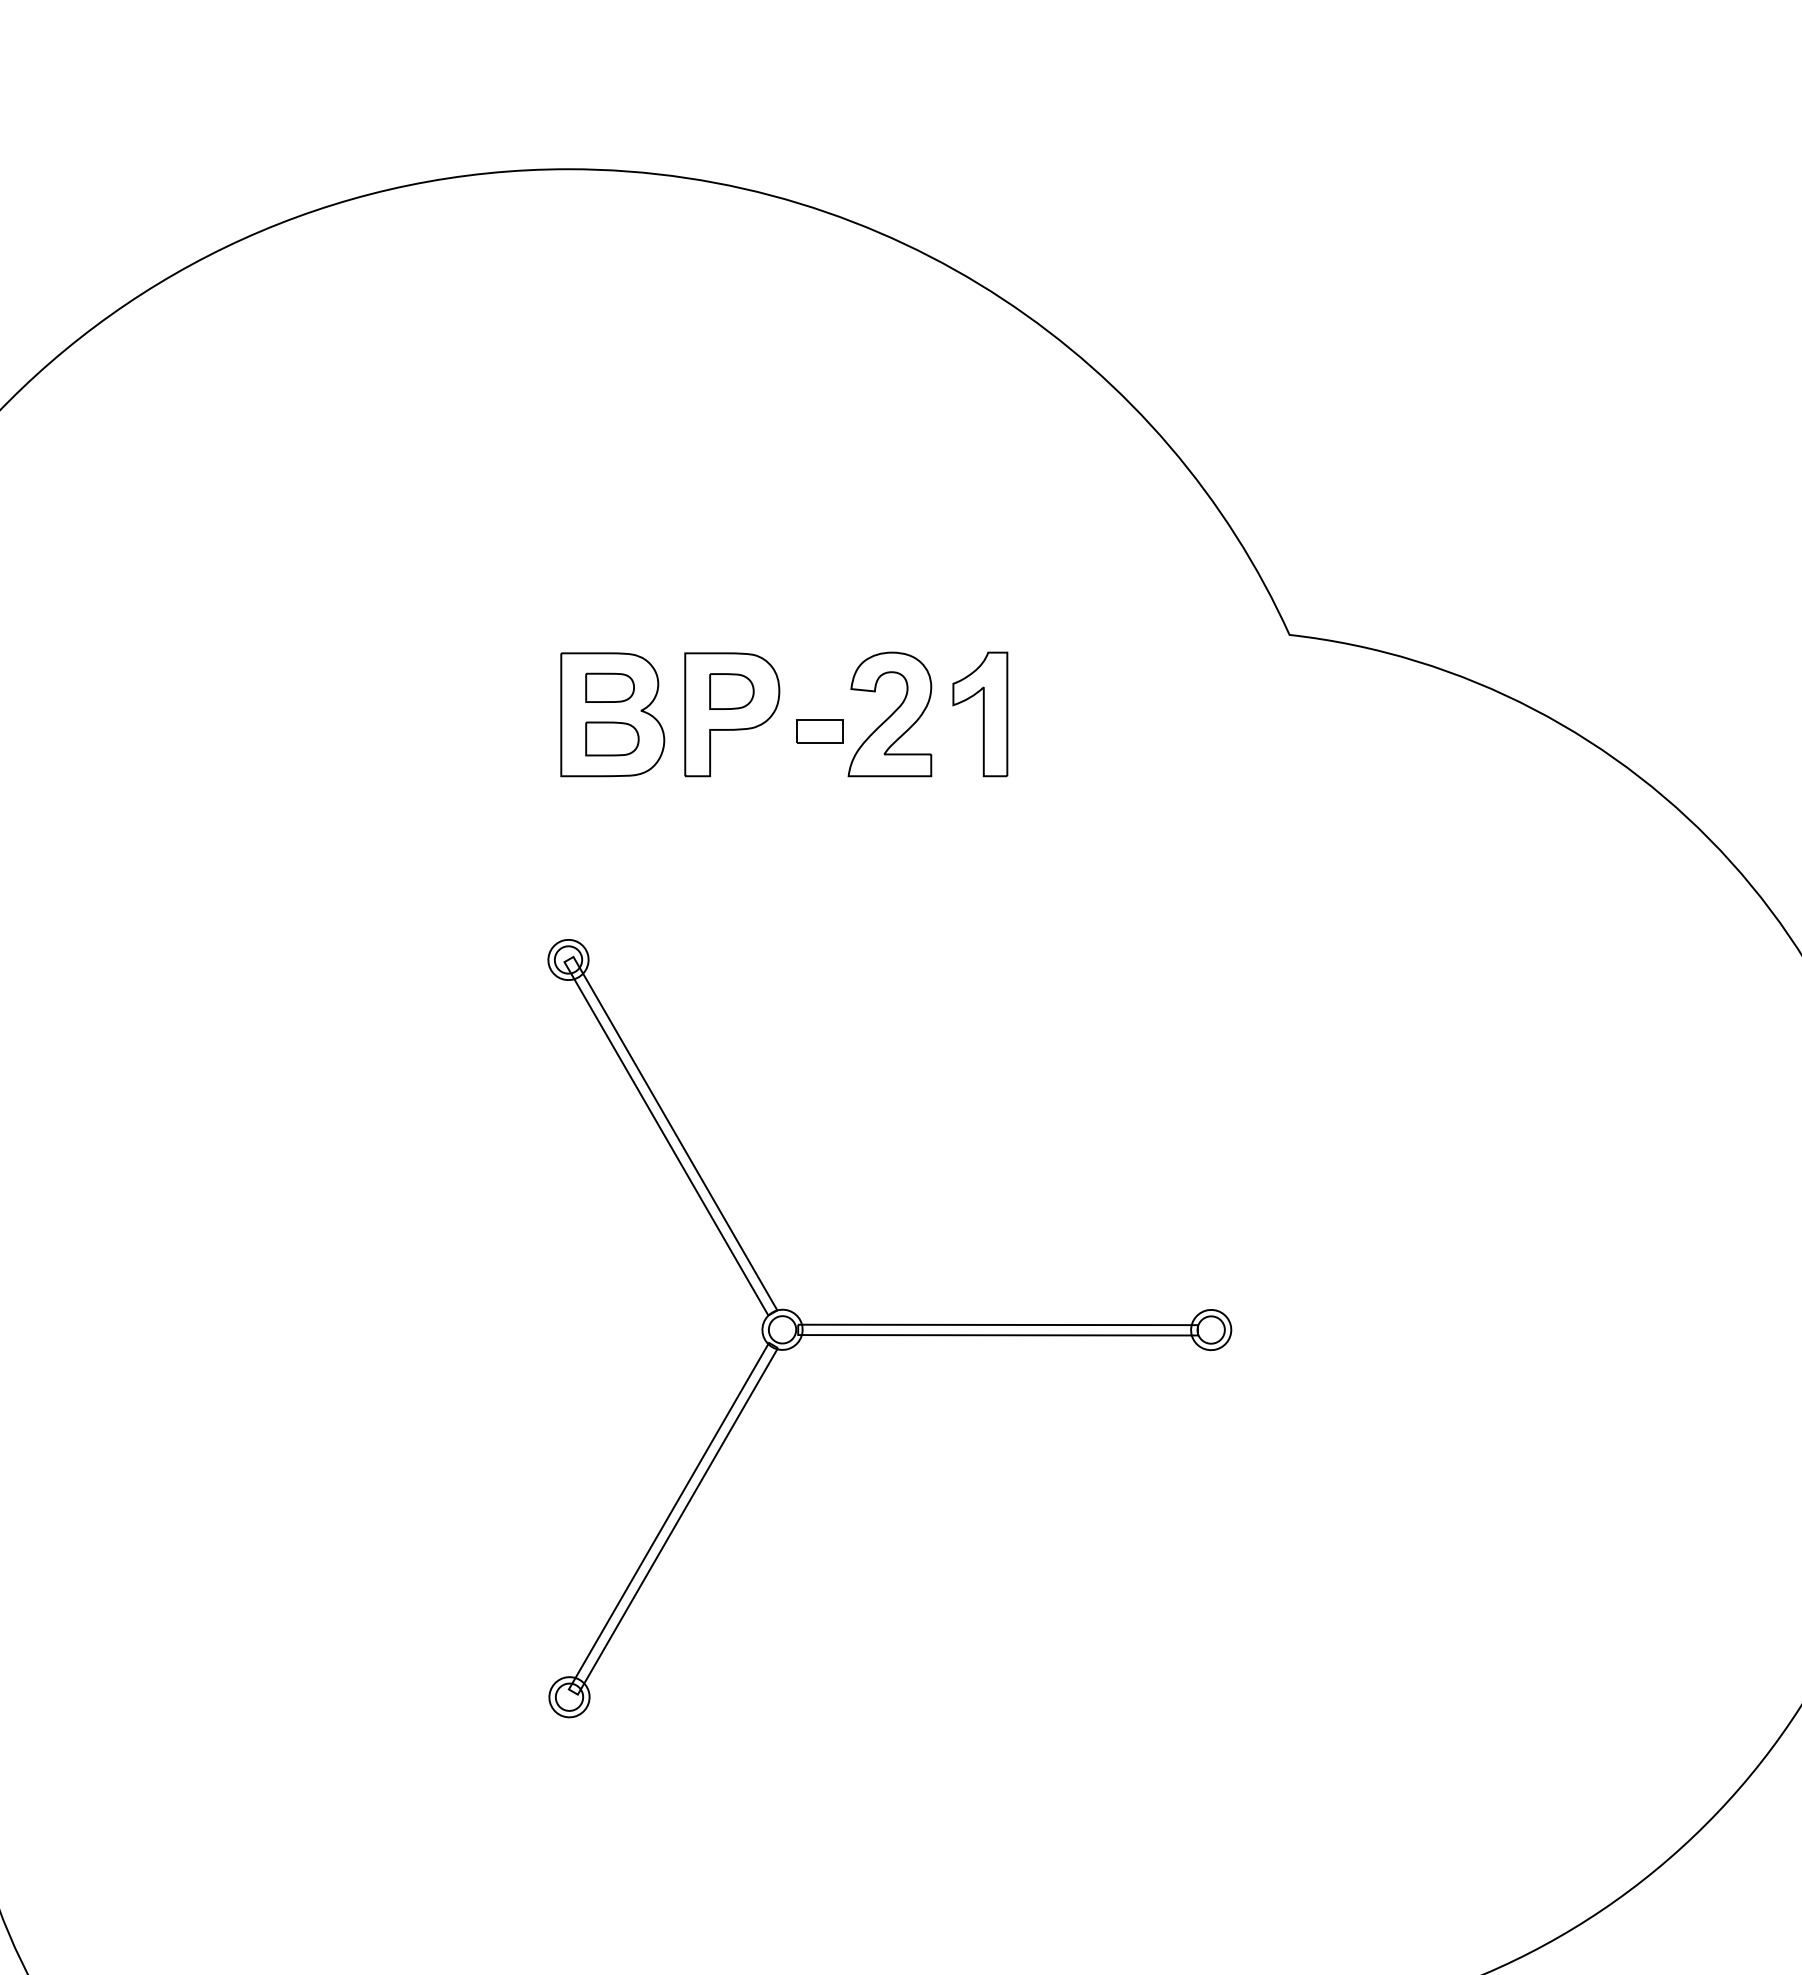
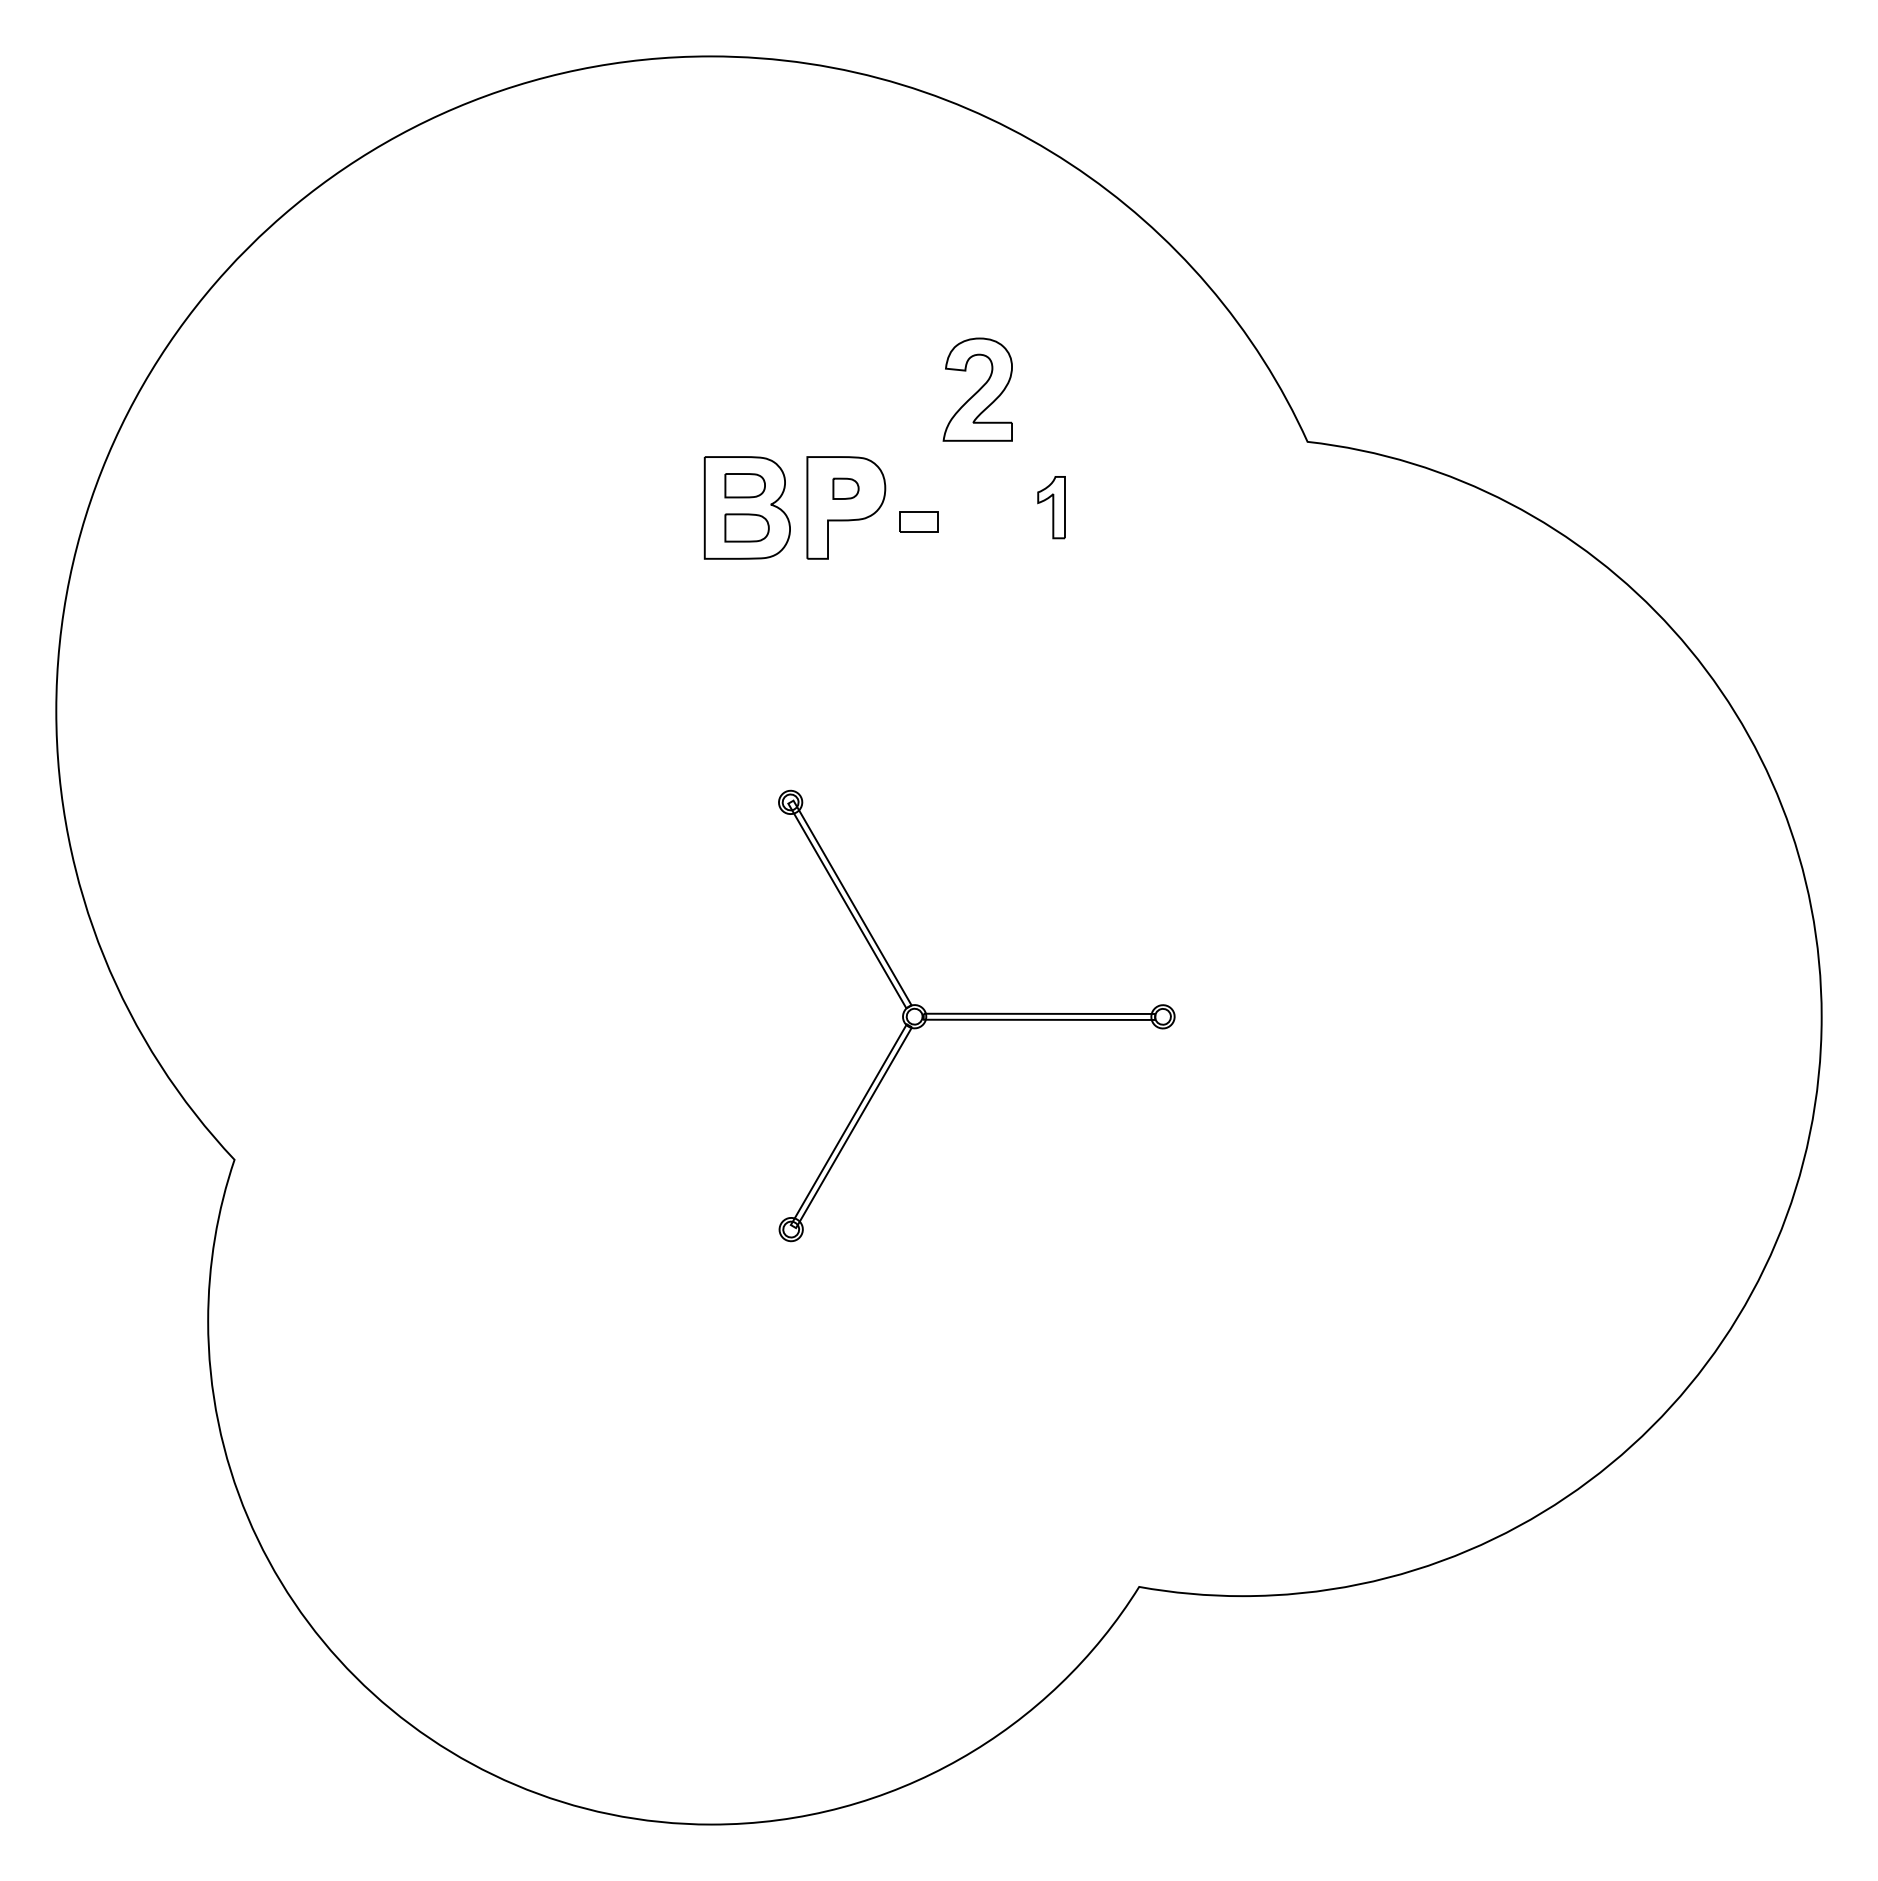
part: (731, 691) -> (845, 488), size x0.7
part: (889, 714) -> (977, 389), moved
part: (980, 714) -> (1051, 507), size x0.6
part: (889, 1327) -> (976, 1015), size x0.7

